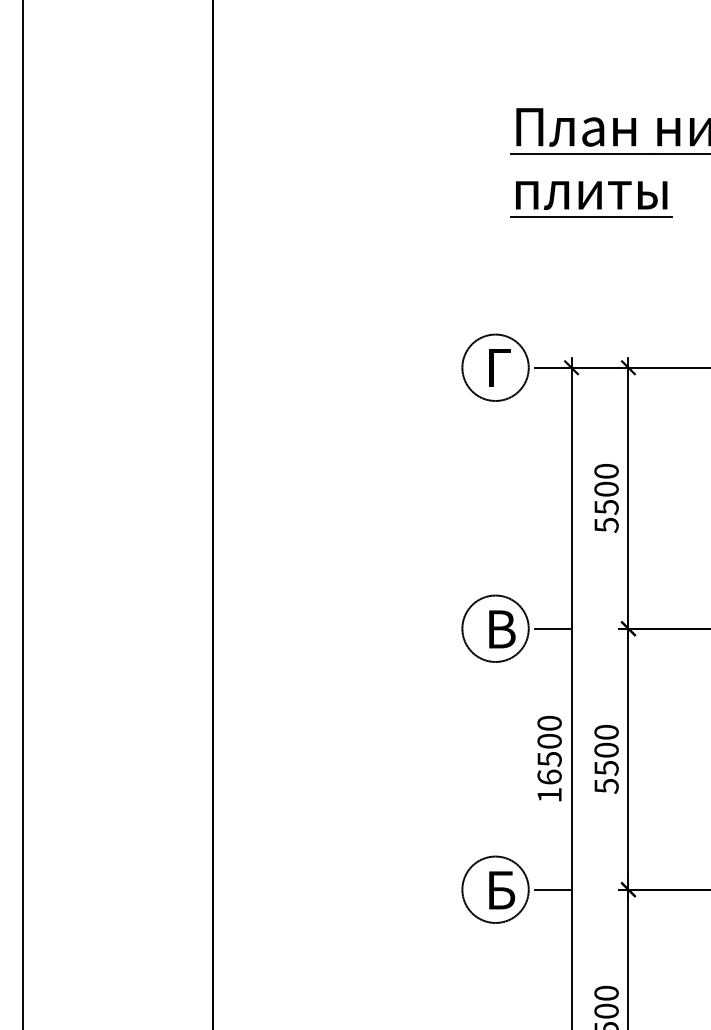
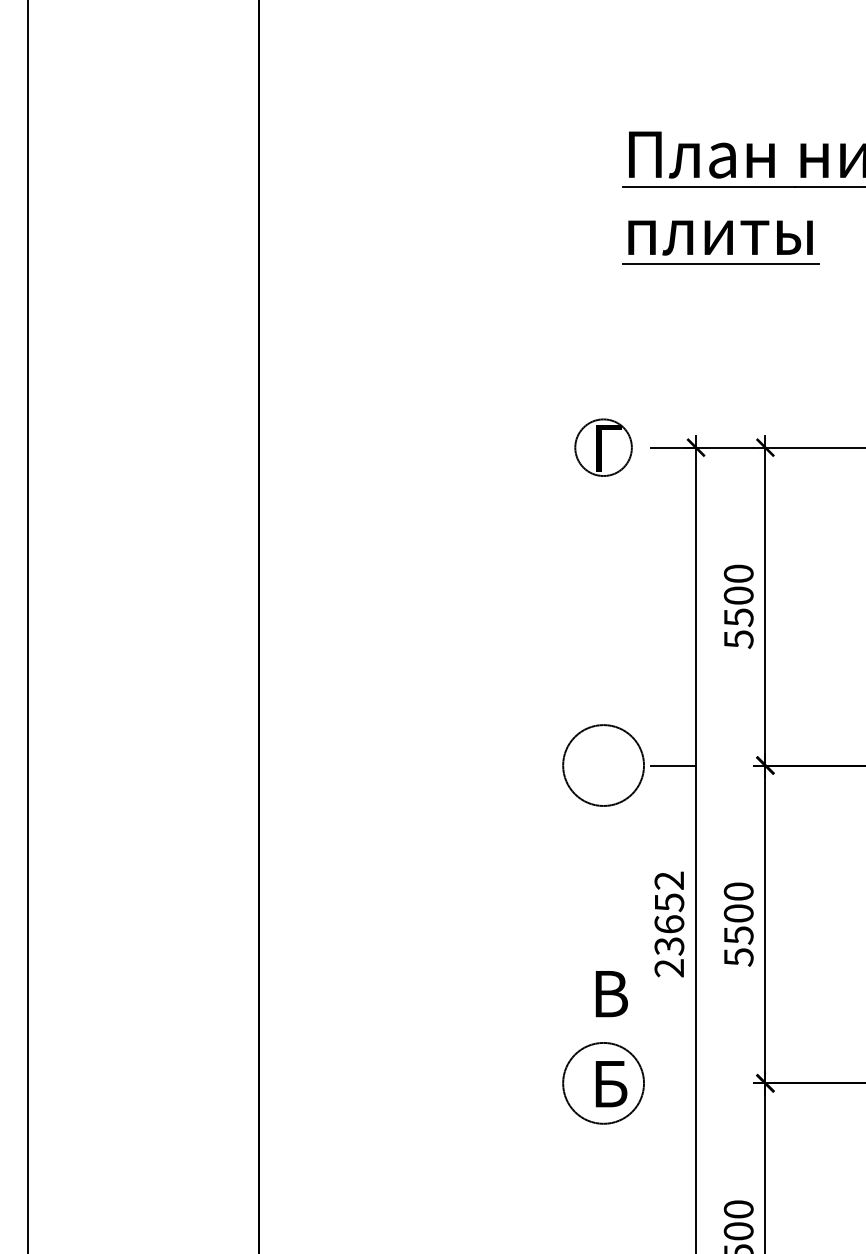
circle: (495, 367) -> (603, 447), size x0.7
text: (502, 629) -> (612, 994), moved
text: (549, 759) -> (669, 924), 16500 -> 23652
line: (552, 889) -> (672, 1083), removed

